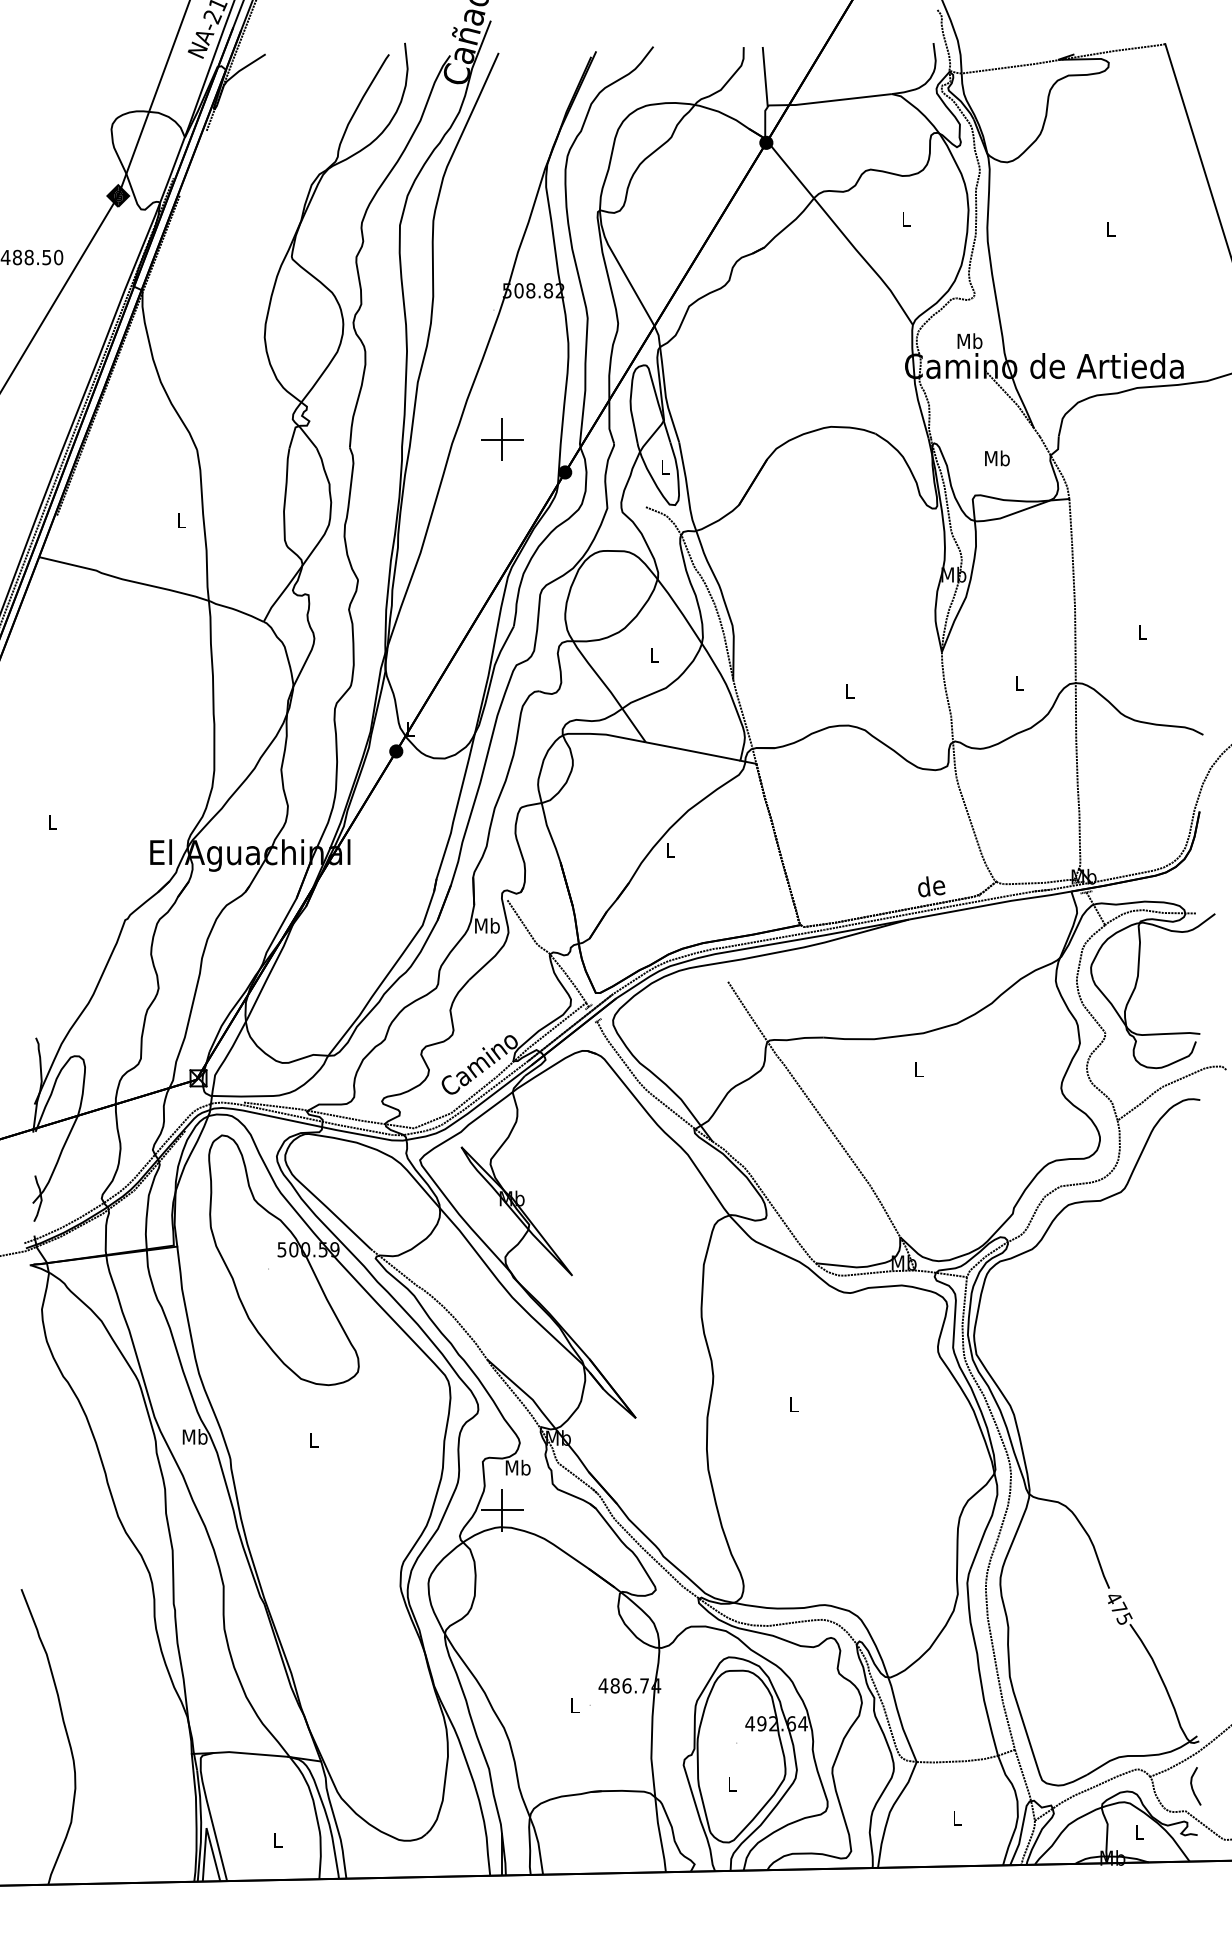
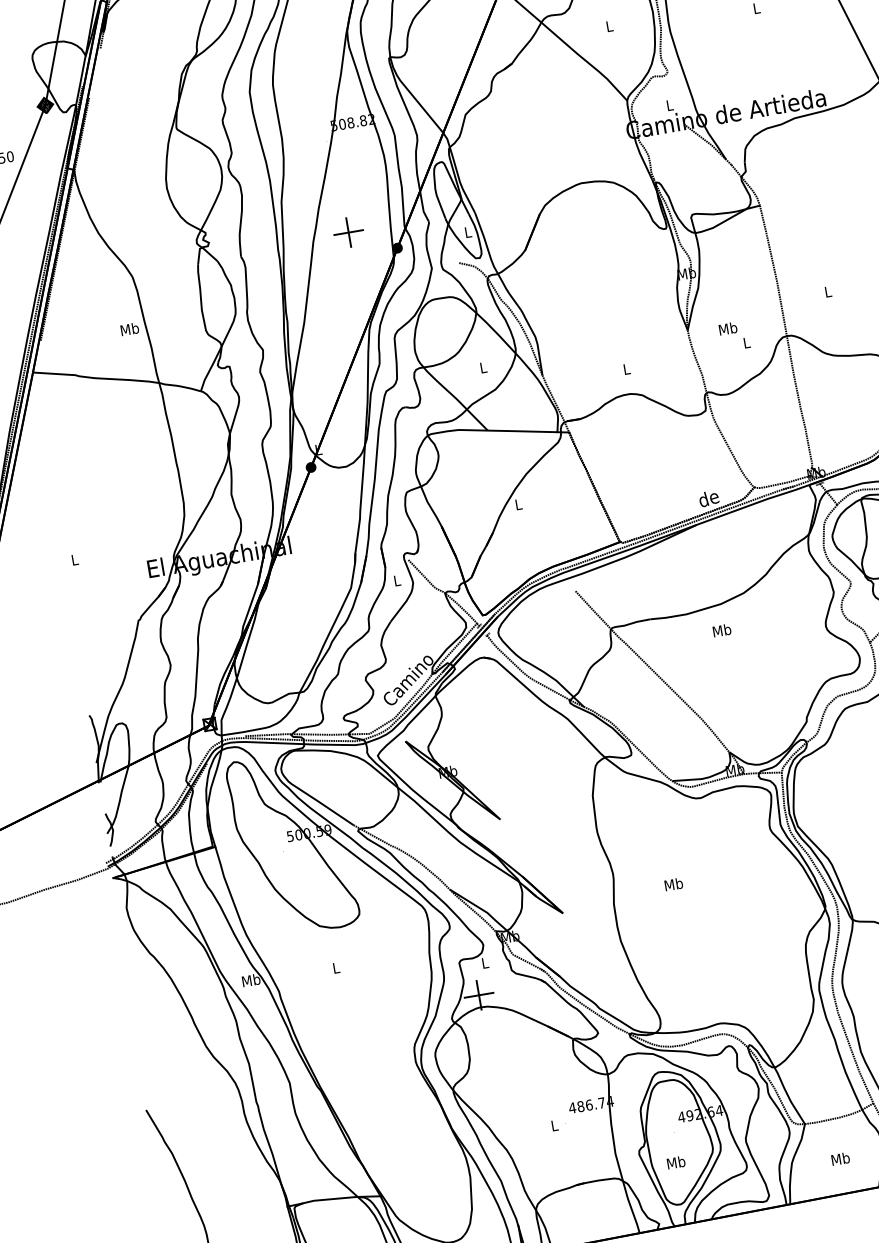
text: (969, 341) -> (669, 105), Mb -> L
text: (997, 458) -> (728, 328), moved
text: (181, 520) -> (129, 329), L -> Mb
text: (487, 925) -> (397, 580), Mb -> L
text: (918, 1069) -> (721, 630), L -> Mb
text: (793, 1404) -> (673, 884), L -> Mb
text: (517, 1467) -> (484, 962), Mb -> L
text: (731, 1784) -> (675, 1162), L -> Mb
text: (957, 1817) -> (840, 1158), L -> Mb

